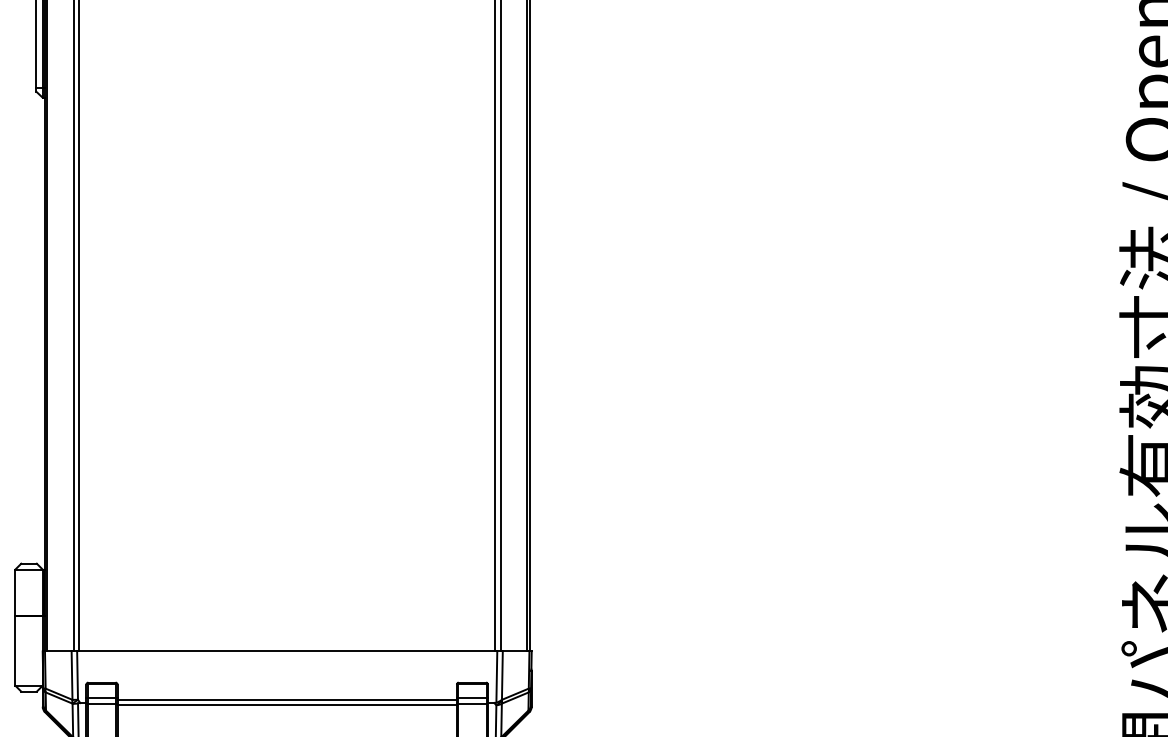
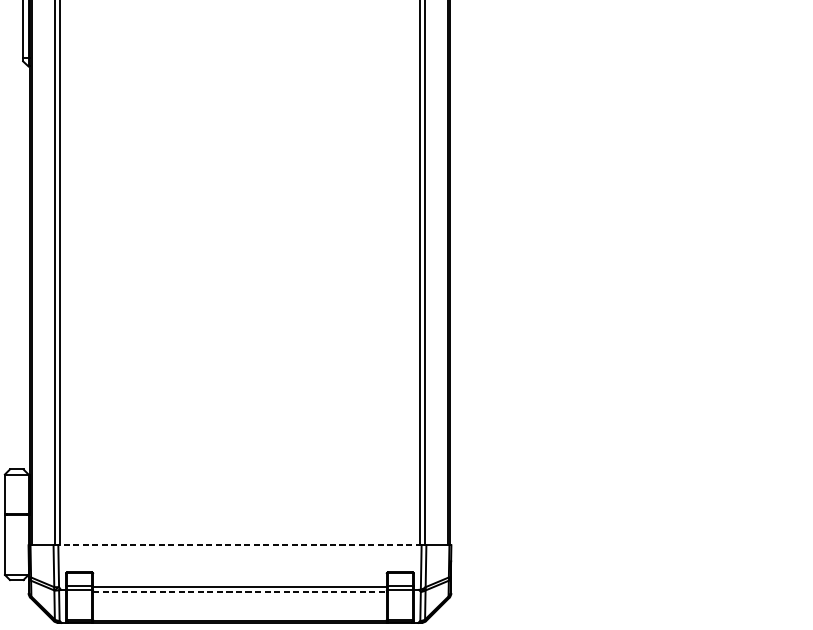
line: (286, 651) -> (239, 545), solid -> dashed
line: (287, 705) -> (240, 592), solid -> dashed

